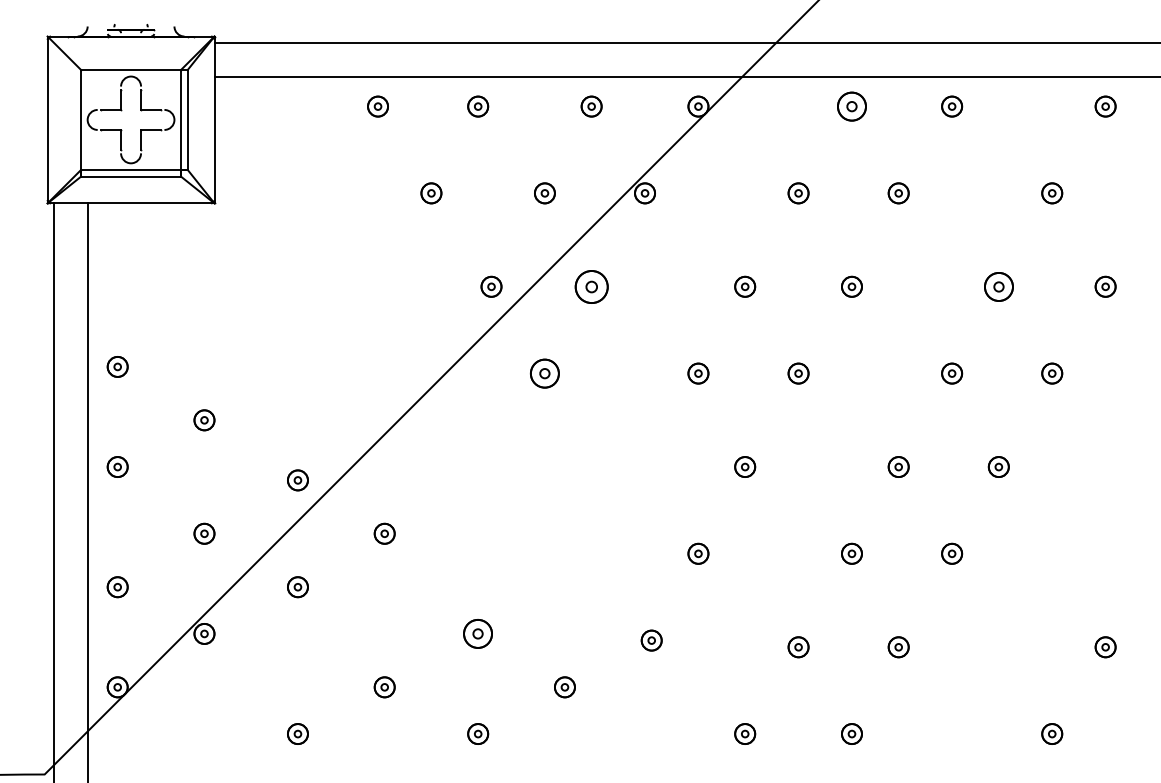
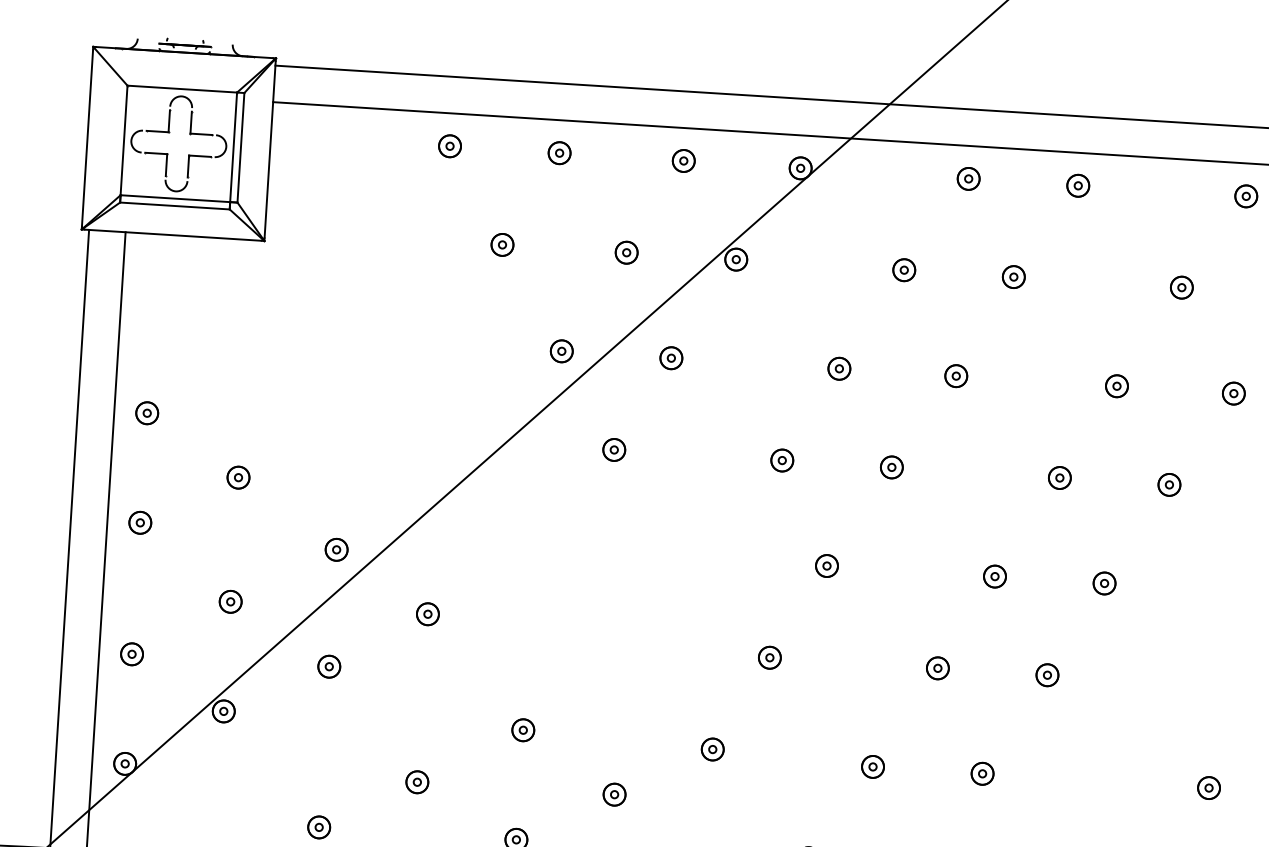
part: (851, 106) -> (968, 178), size x0.71
part: (591, 286) -> (671, 357), size x0.62
part: (998, 286) -> (1116, 385), size x0.71
part: (544, 373) -> (613, 449), size x0.71
part: (478, 633) -> (523, 729), size x0.71

